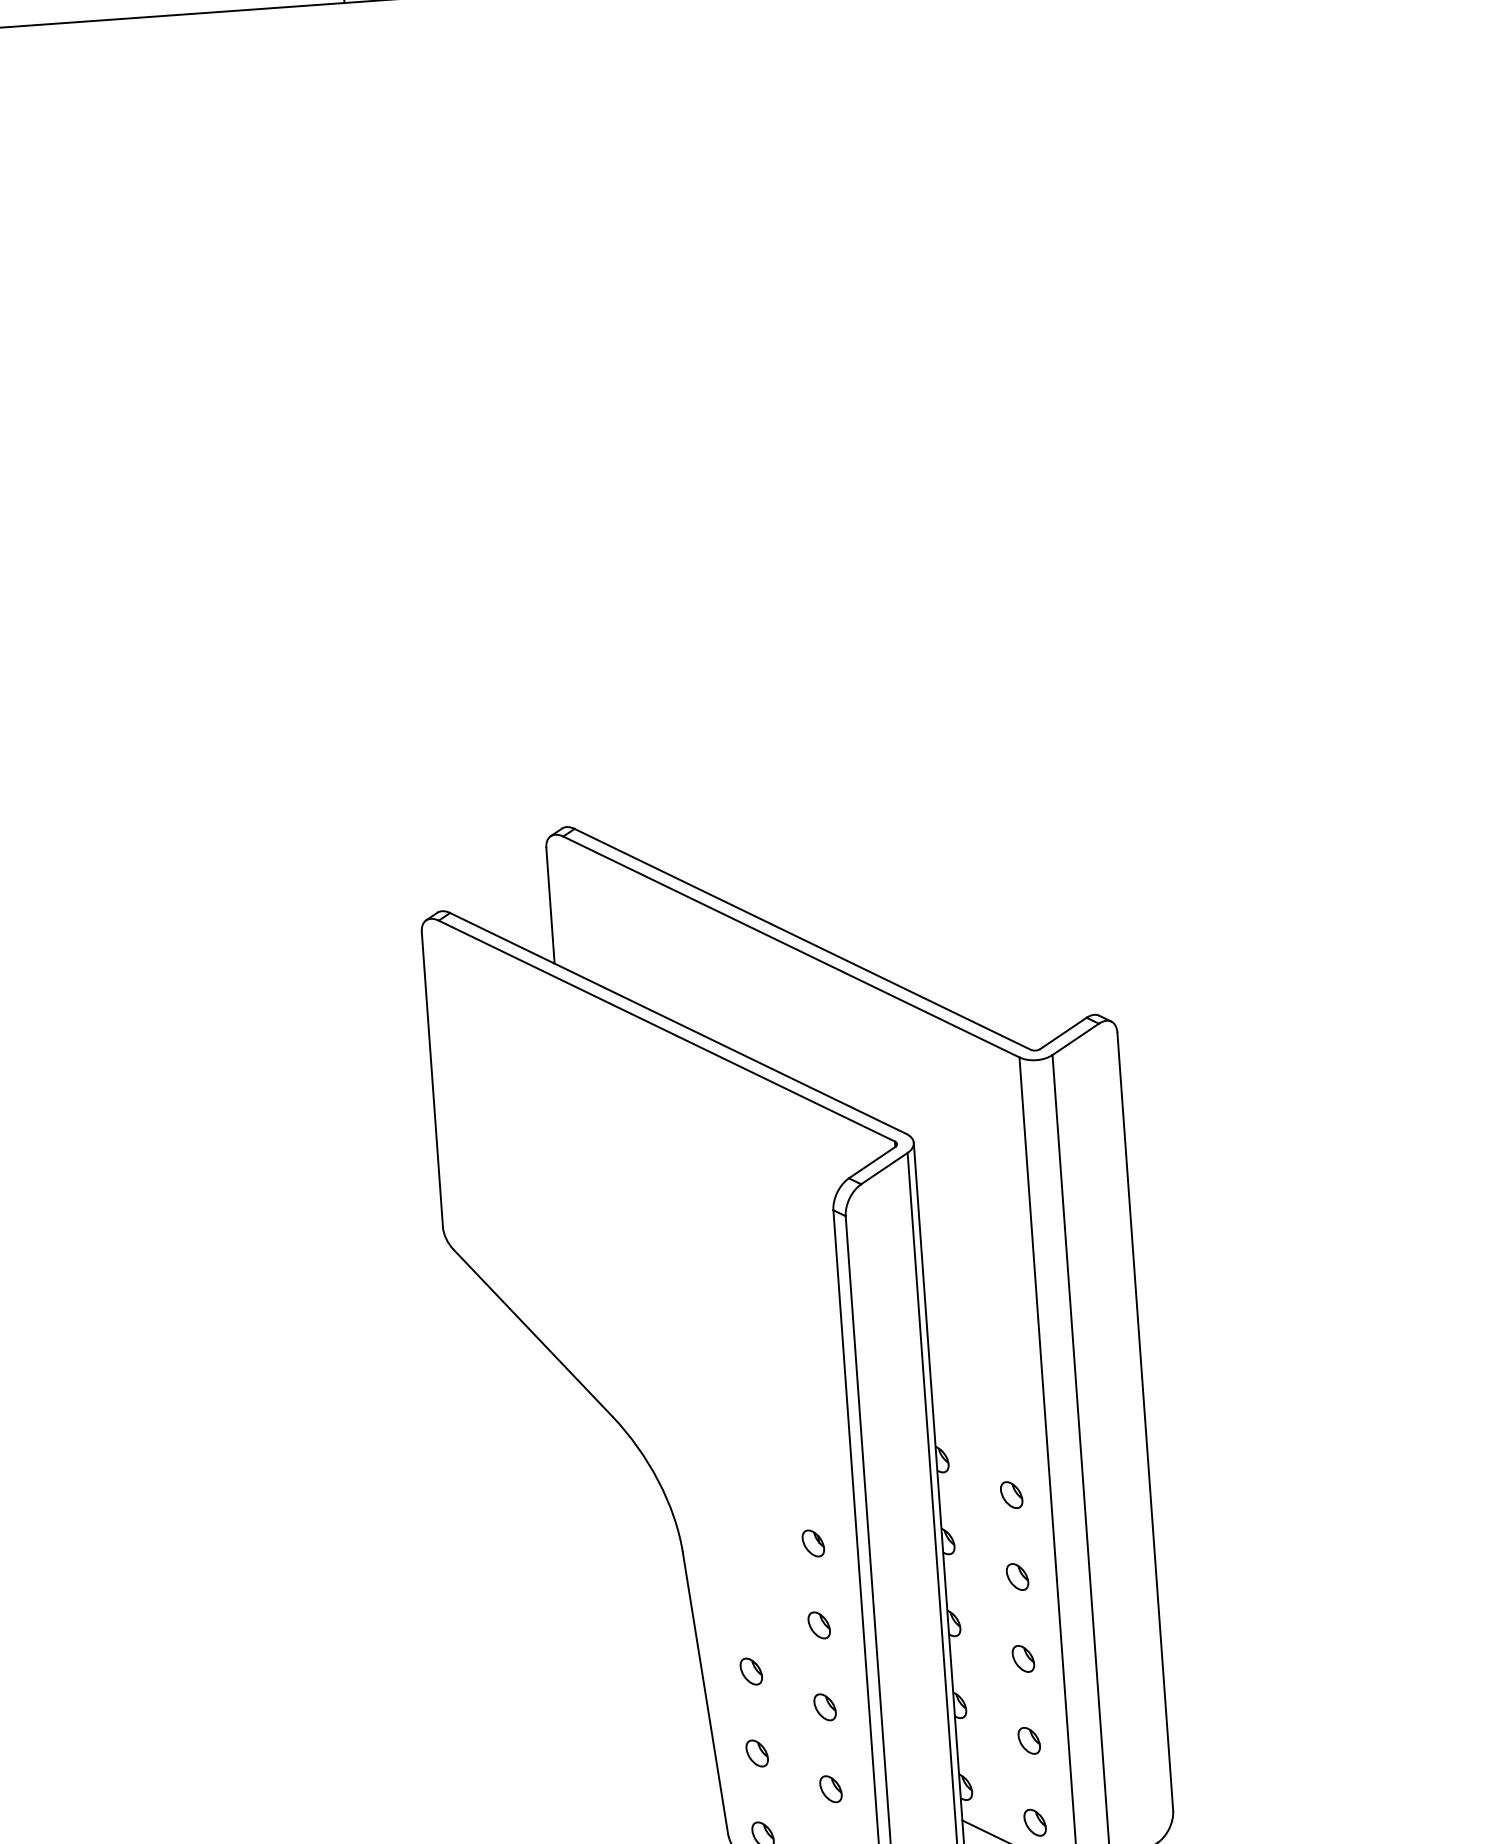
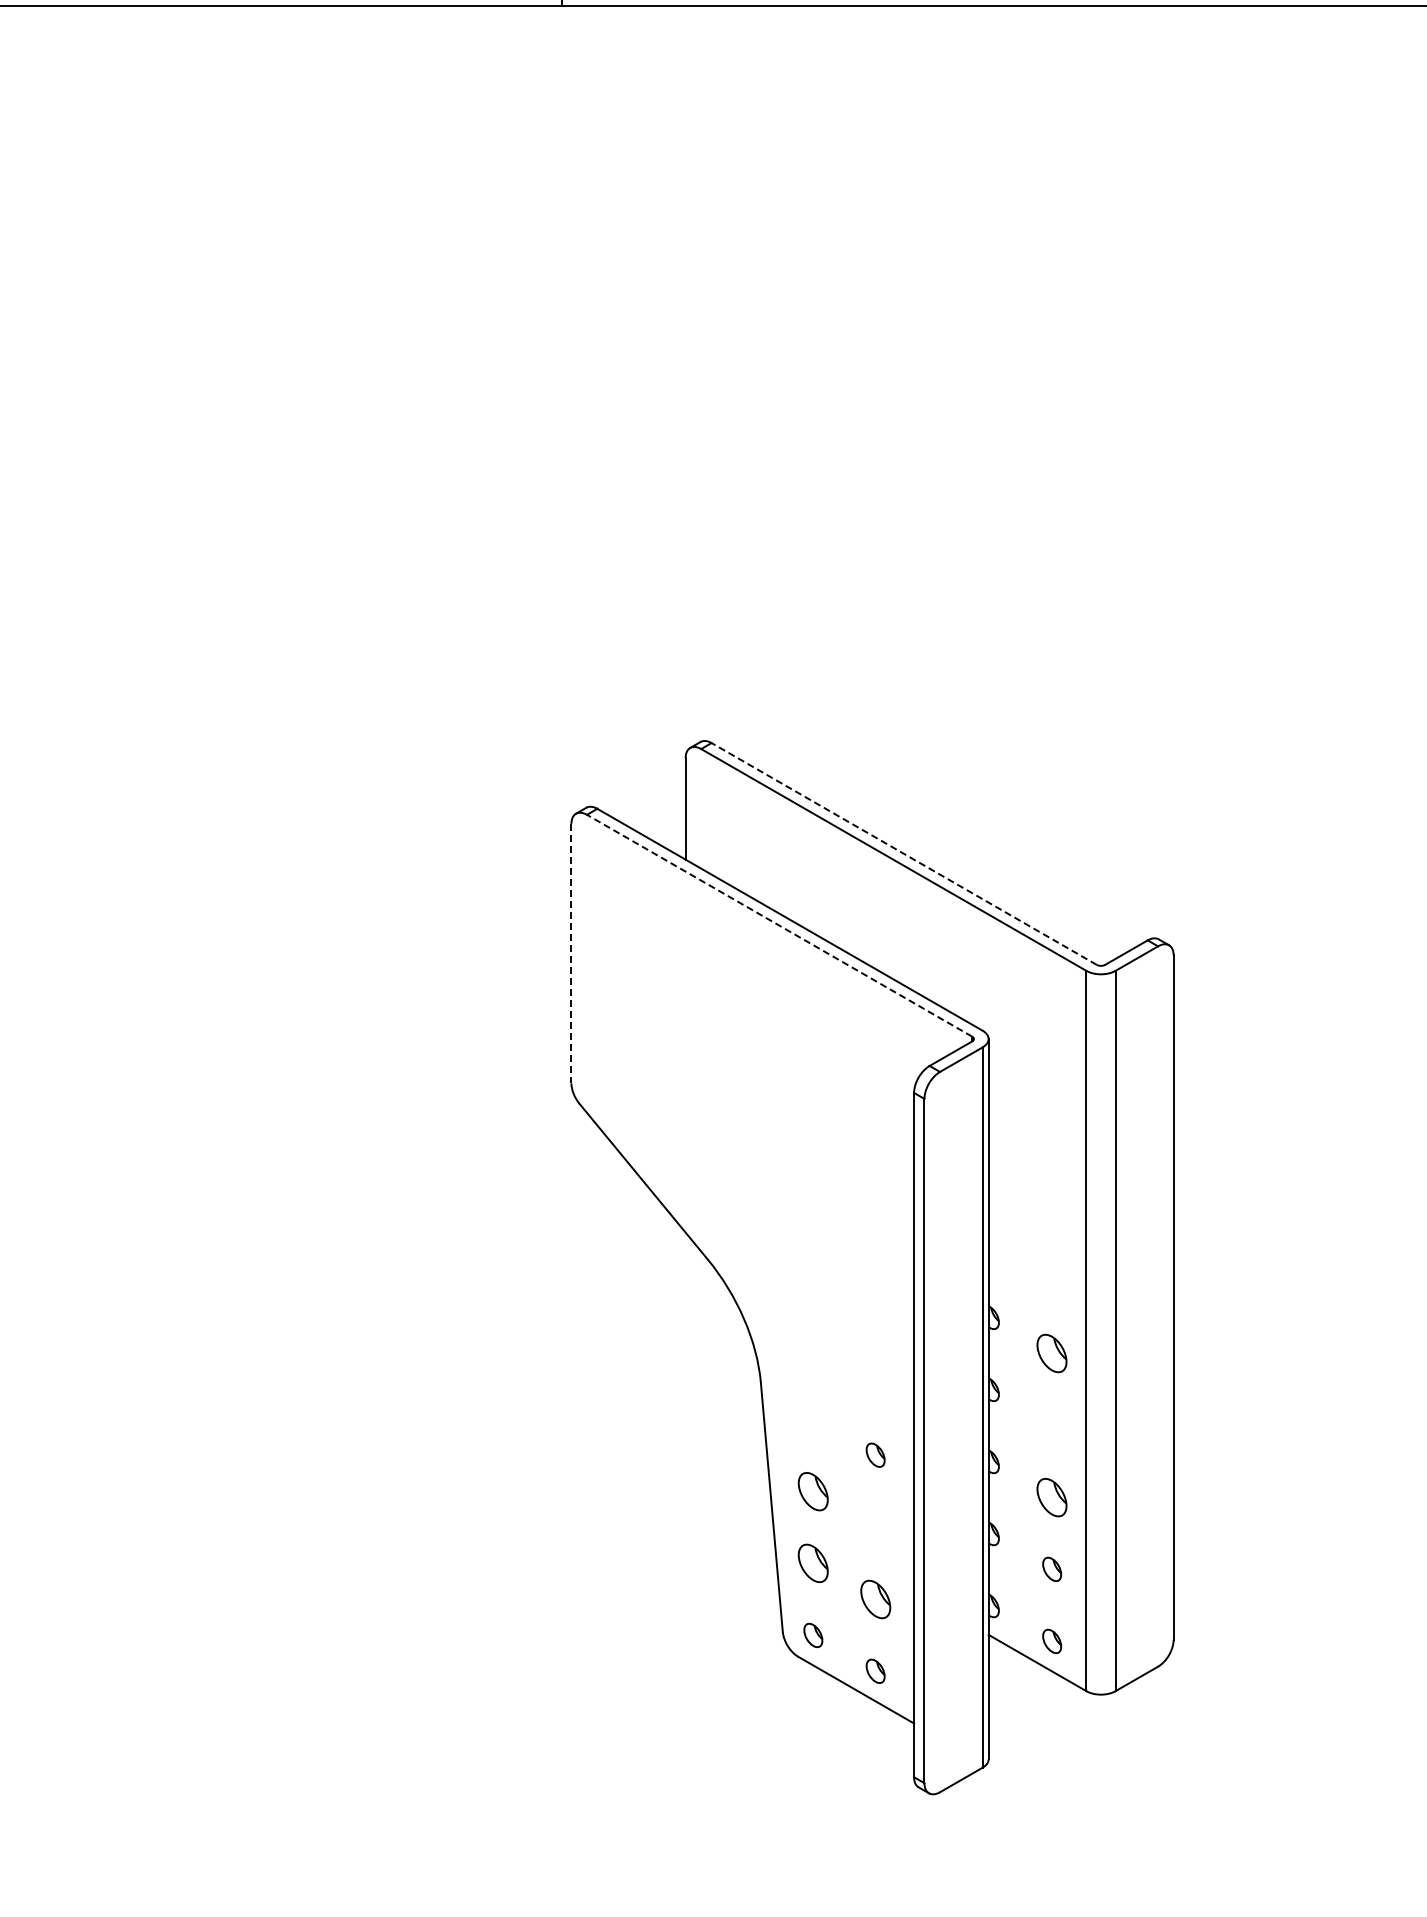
line: (801, 938) -> (903, 853), solid -> dashed
line: (666, 1030) -> (779, 925), solid -> dashed
line: (432, 1079) -> (571, 953), solid -> dashed
part: (1011, 1494) -> (1052, 1352), size x1.6
part: (813, 1542) -> (875, 1382), removed
part: (1017, 1576) -> (1052, 1424), removed
part: (1023, 1657) -> (1052, 1496), size x1.6
part: (751, 1670) -> (813, 1490), size x1.6
part: (824, 1706) -> (875, 1526), removed
part: (757, 1753) -> (813, 1563), size x1.6
part: (830, 1788) -> (875, 1598), size x1.6

